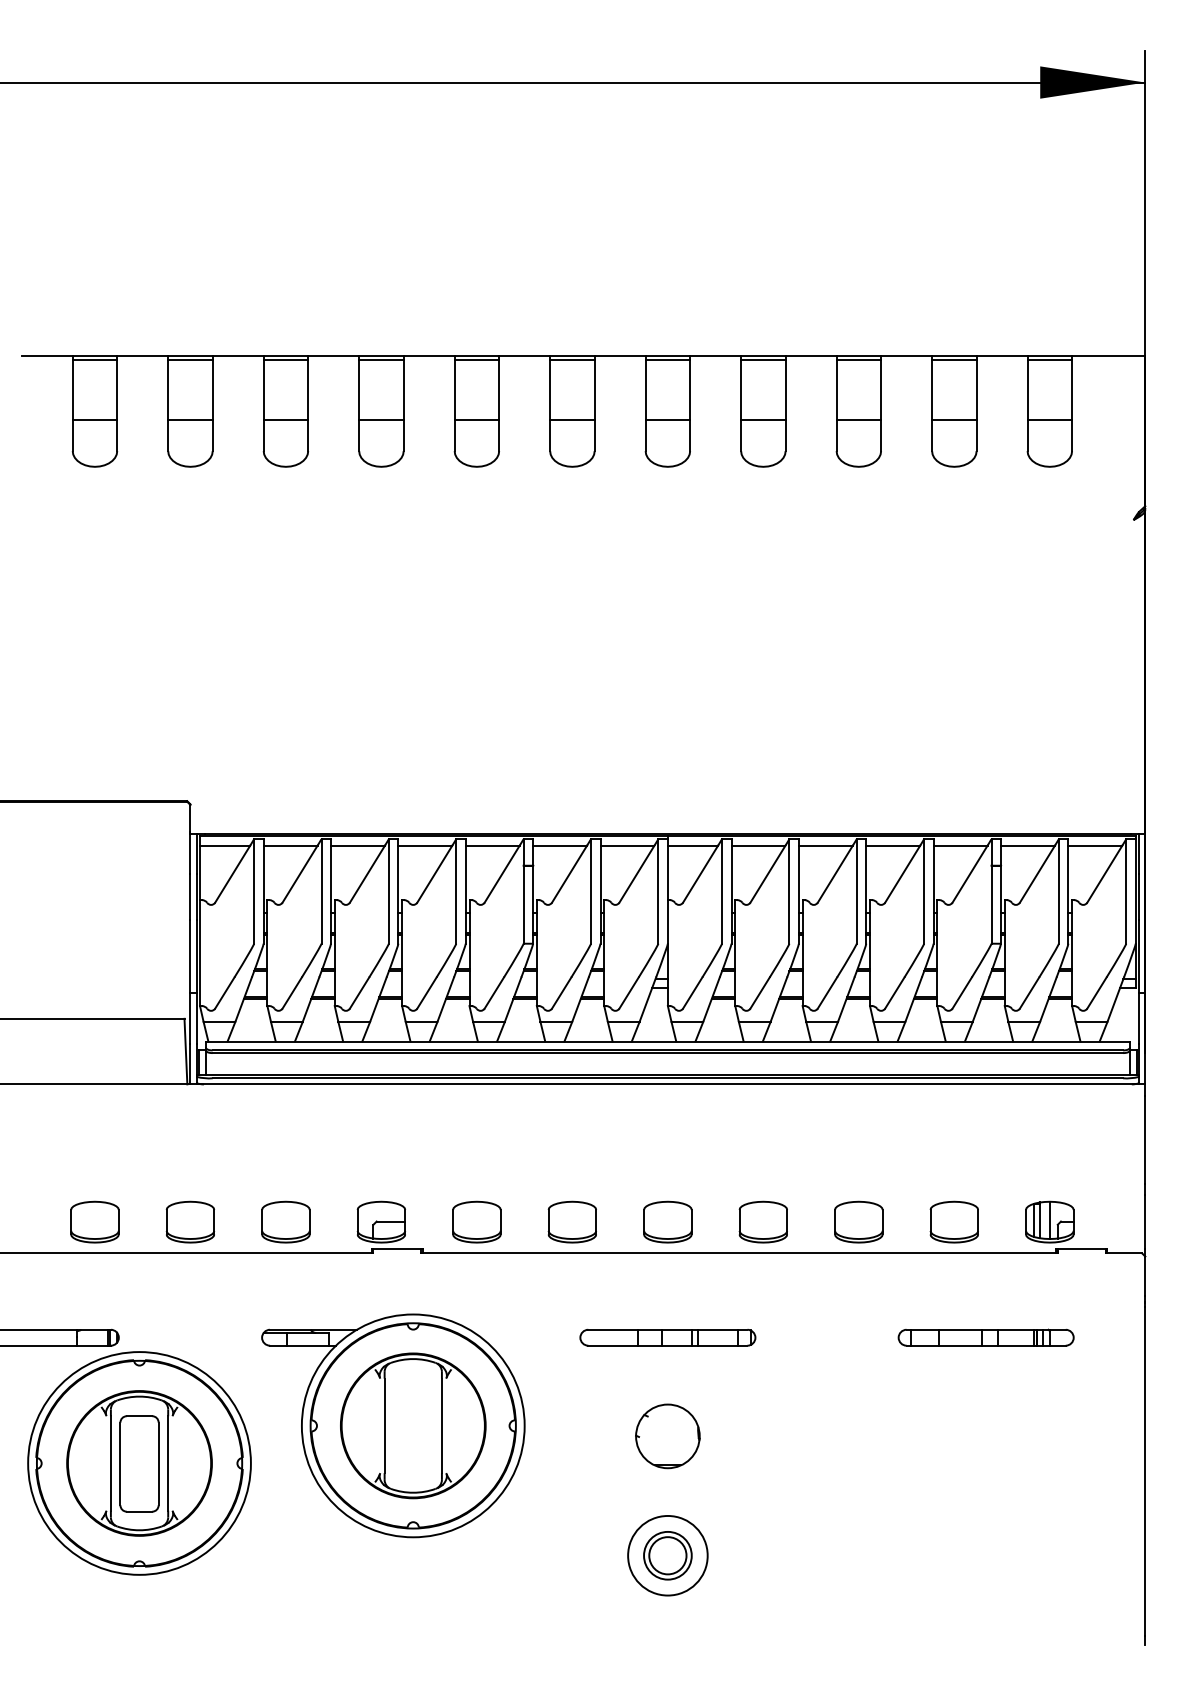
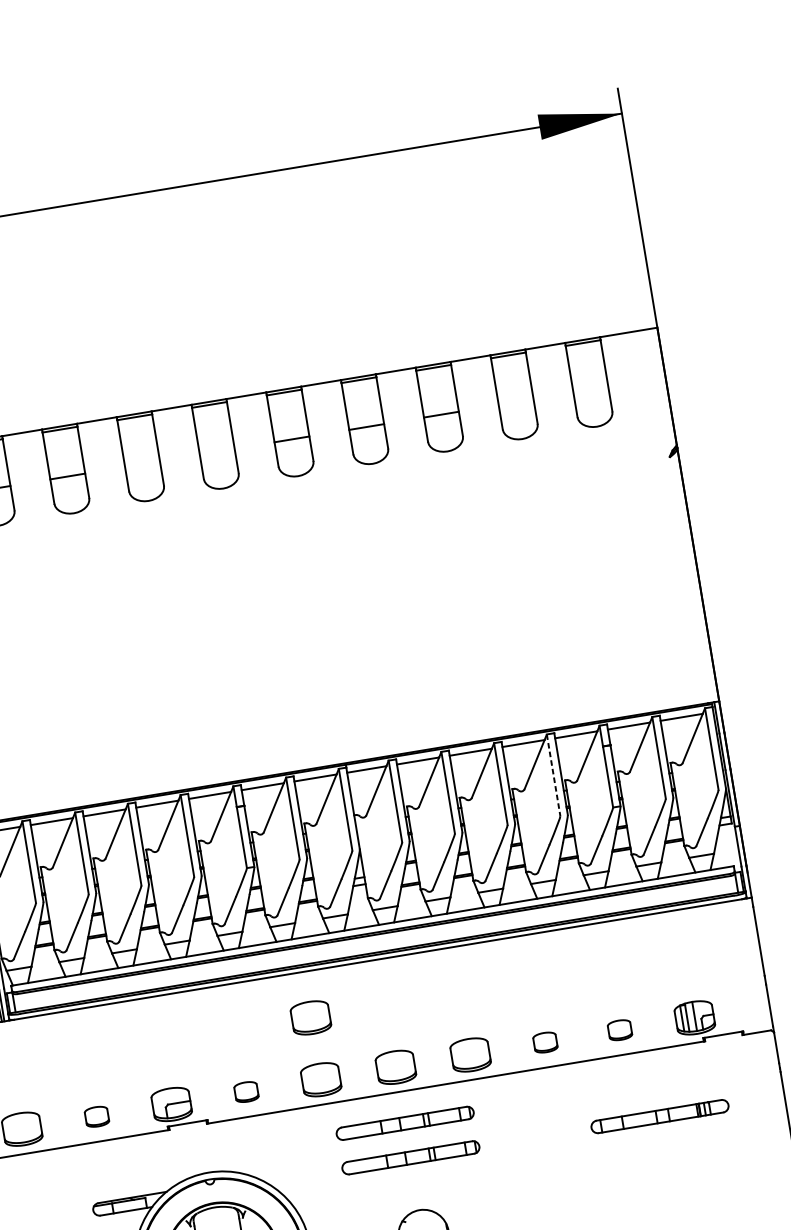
line: (476, 419) -> (142, 463), removed
line: (572, 419) -> (217, 451), removed
line: (954, 419) -> (516, 402), removed
line: (1049, 419) -> (590, 389), removed
line: (924, 891) -> (553, 775), solid -> dashed
part: (571, 1142) -> (310, 1017), added
part: (285, 1221) -> (96, 1116), size x0.6
part: (476, 1221) -> (246, 1091), size x0.6
part: (858, 1221) -> (545, 1042), size x0.6
part: (953, 1221) -> (619, 1029), size x0.6
part: (667, 1293) -> (404, 1123), added

